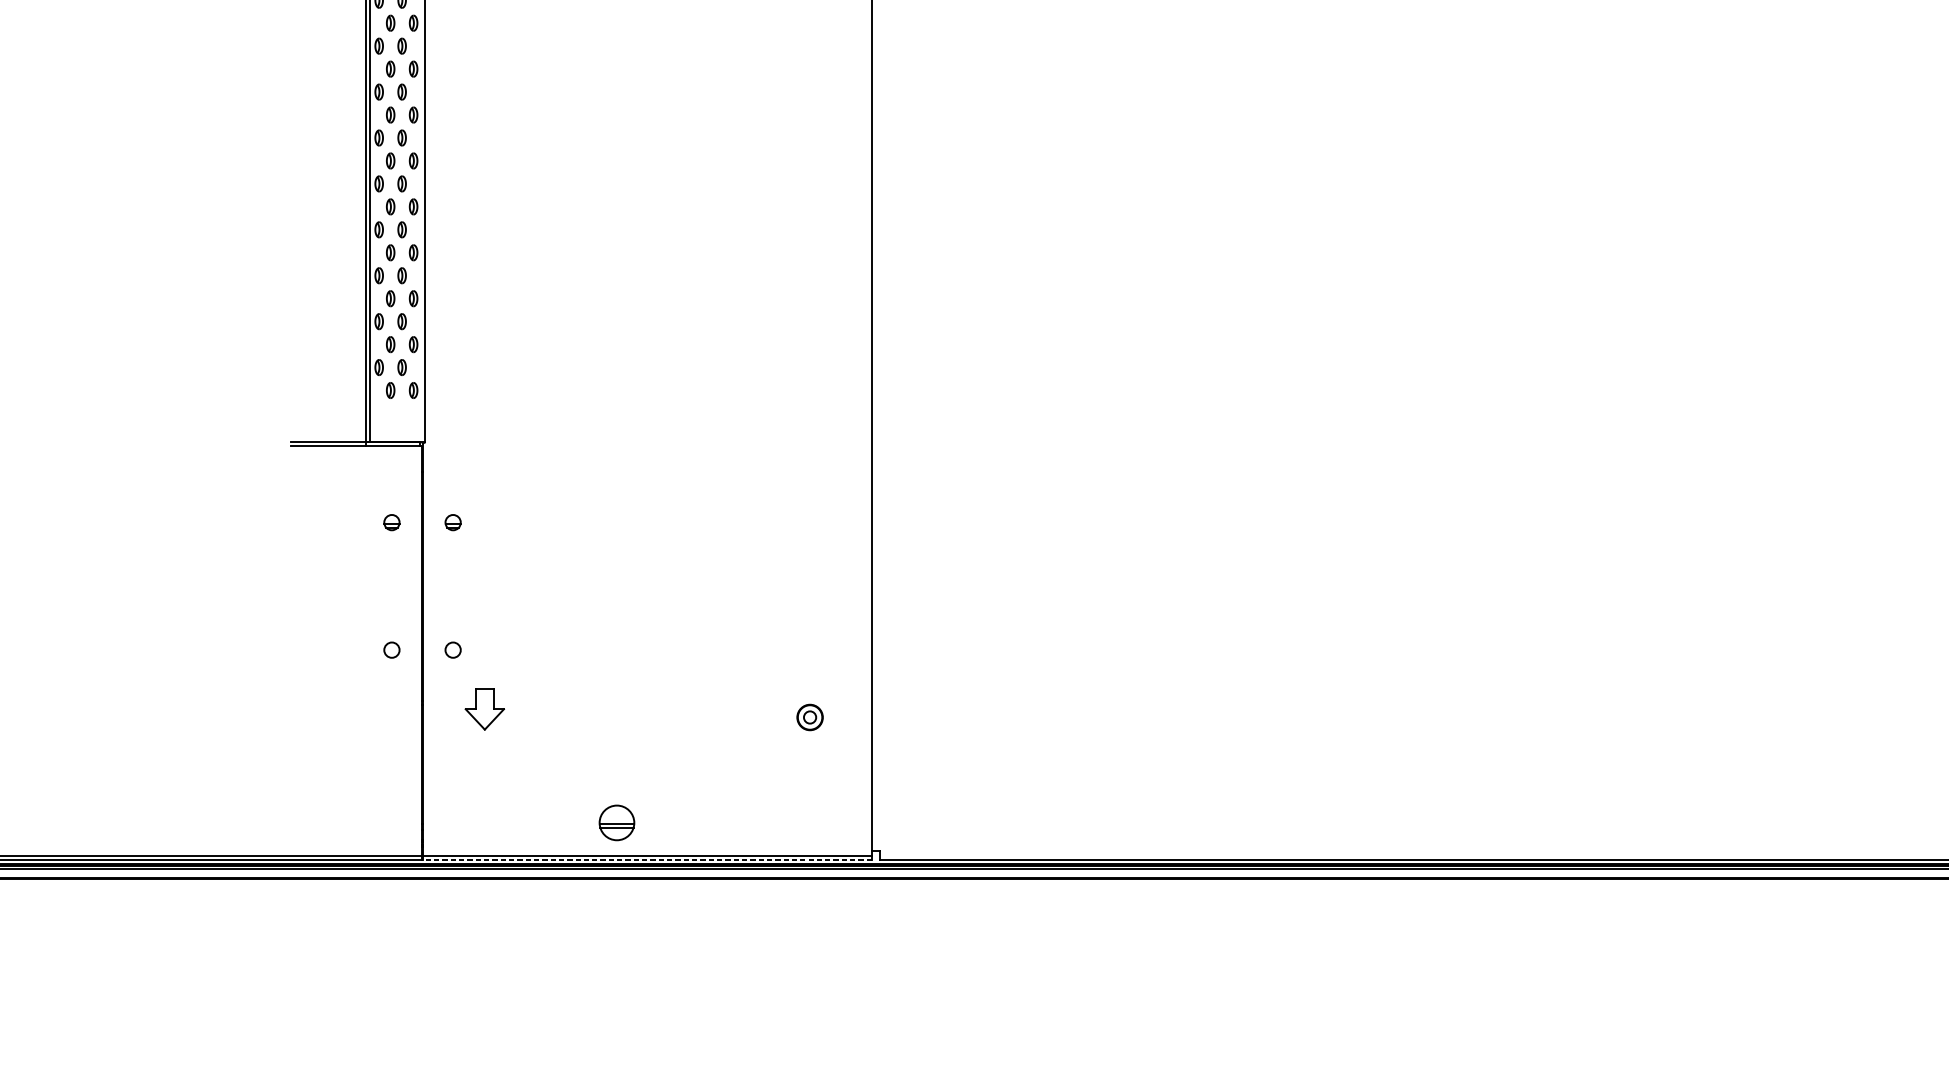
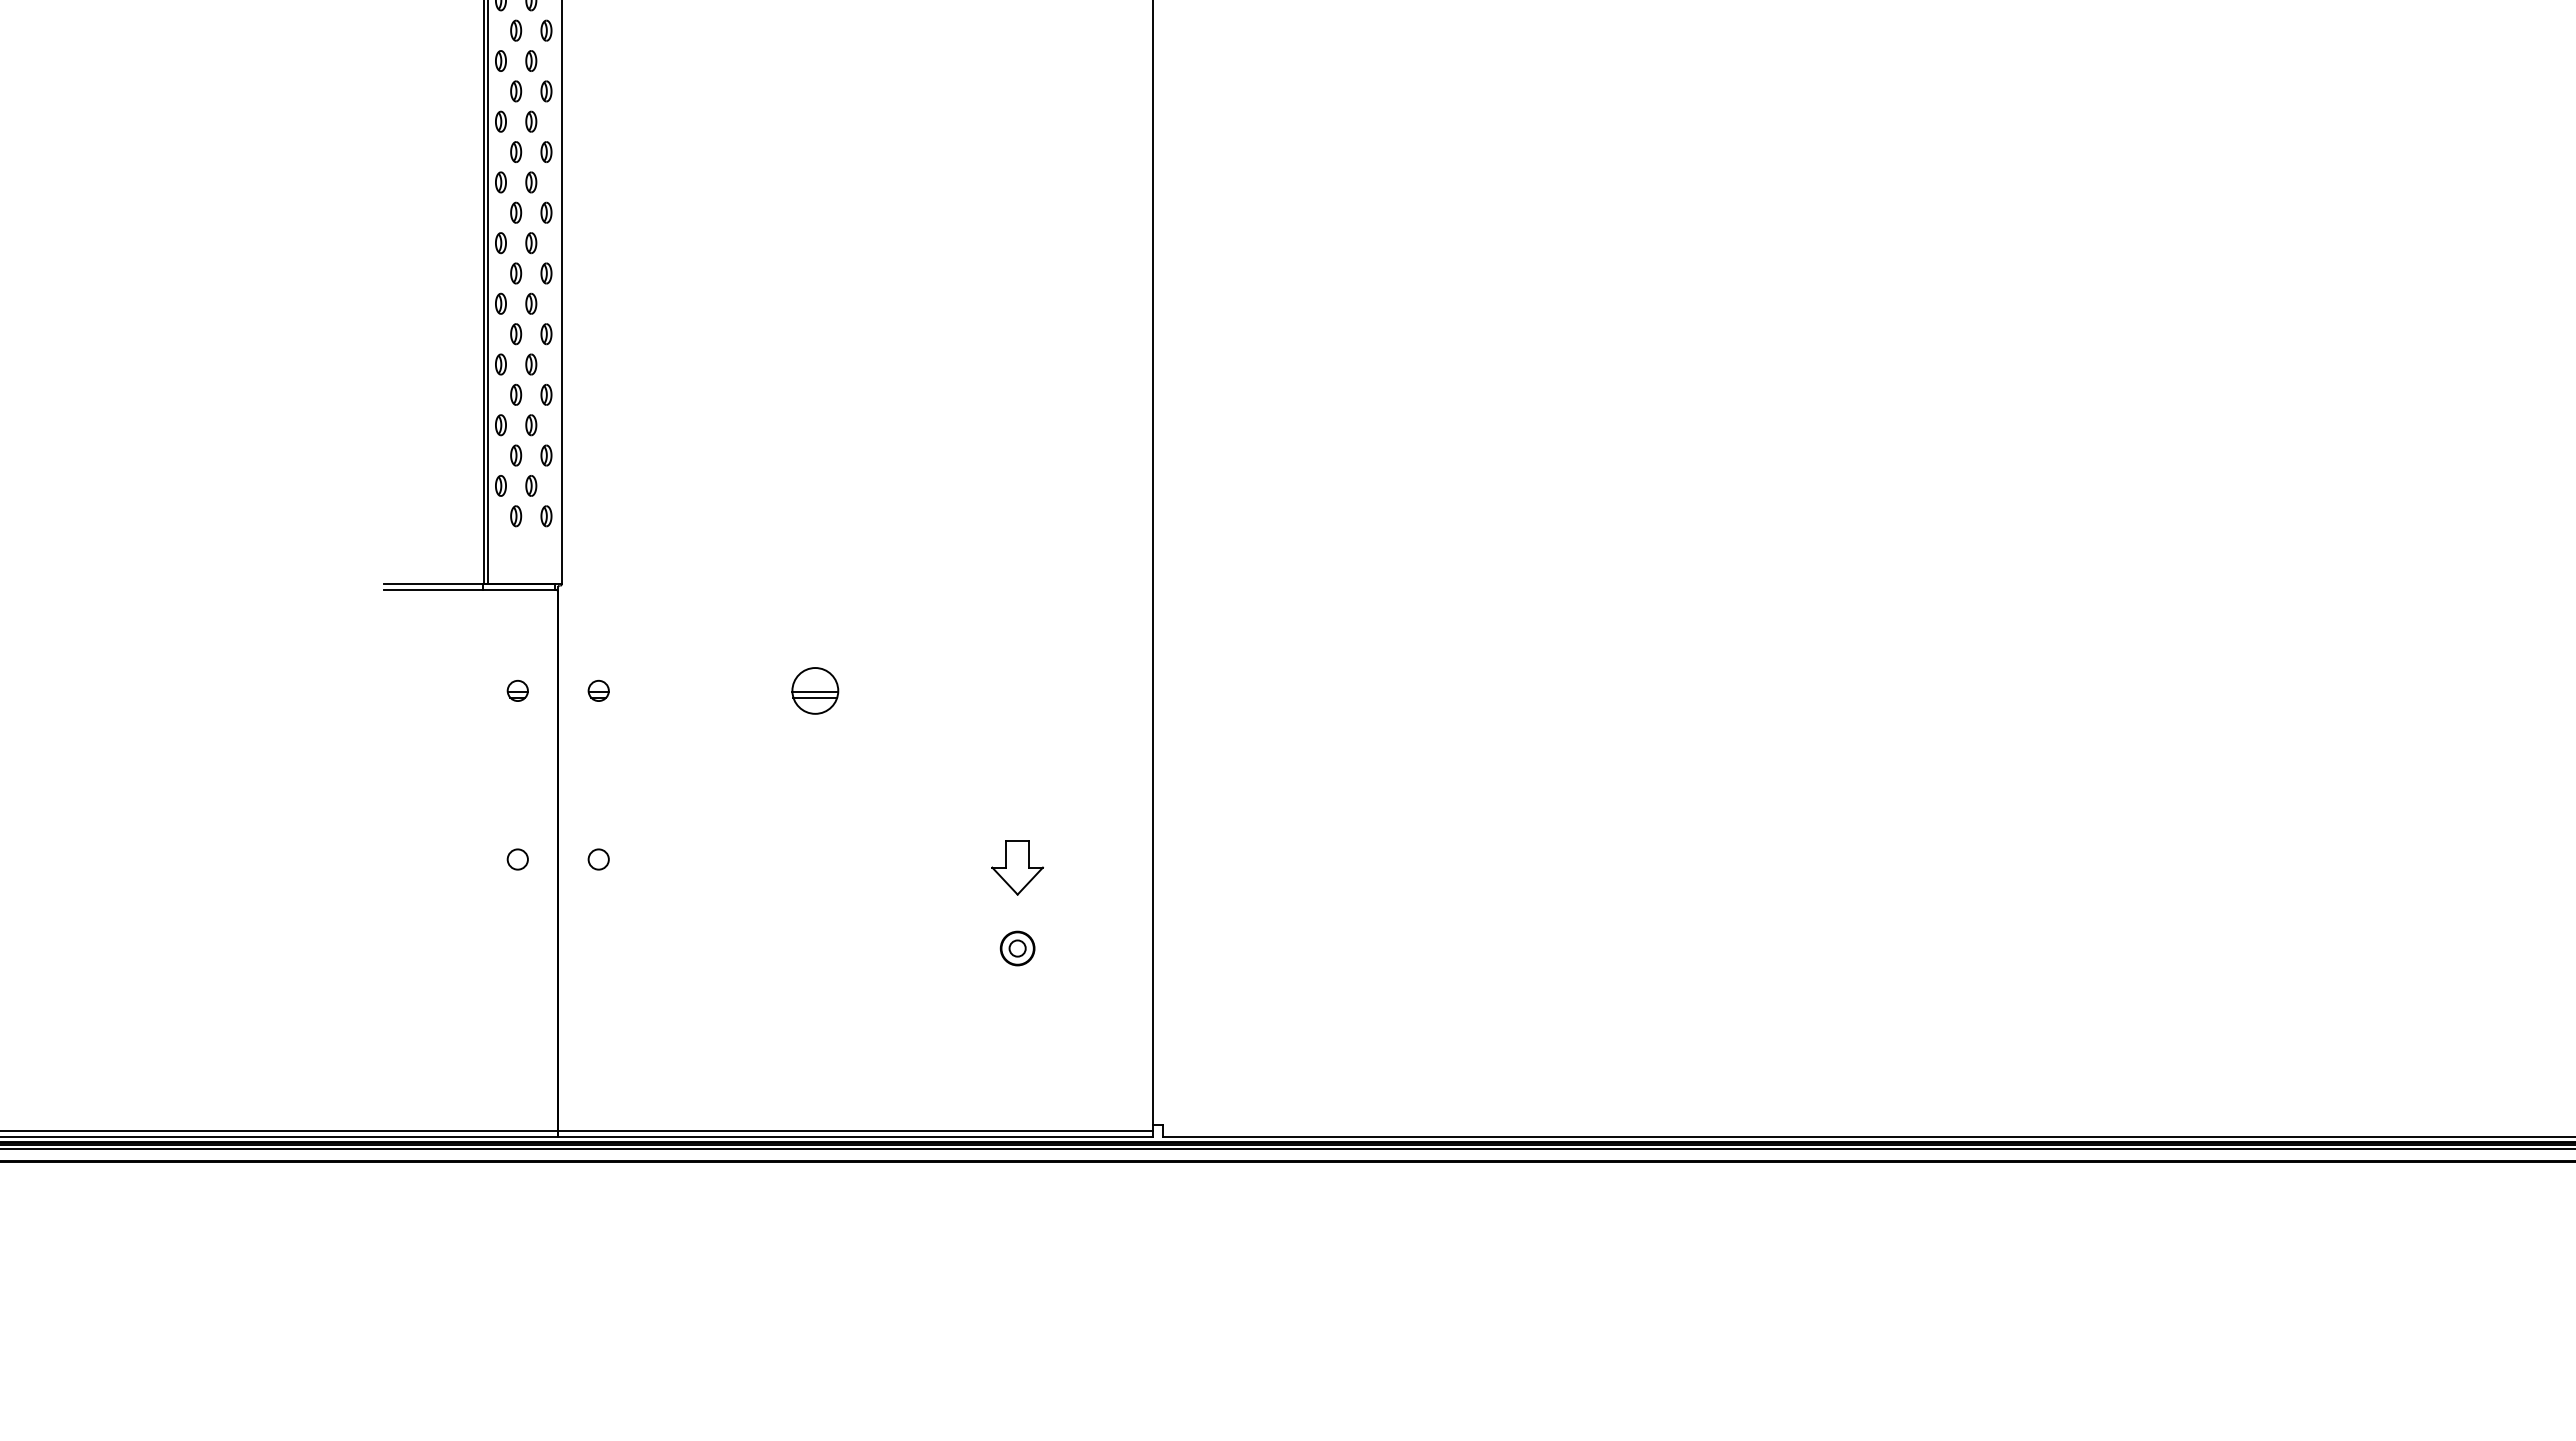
part: (484, 709) -> (1017, 867), moved
part: (809, 717) -> (1017, 948), moved
part: (617, 822) -> (815, 690), moved
line: (646, 859) -> (854, 1136), dashed -> solid

